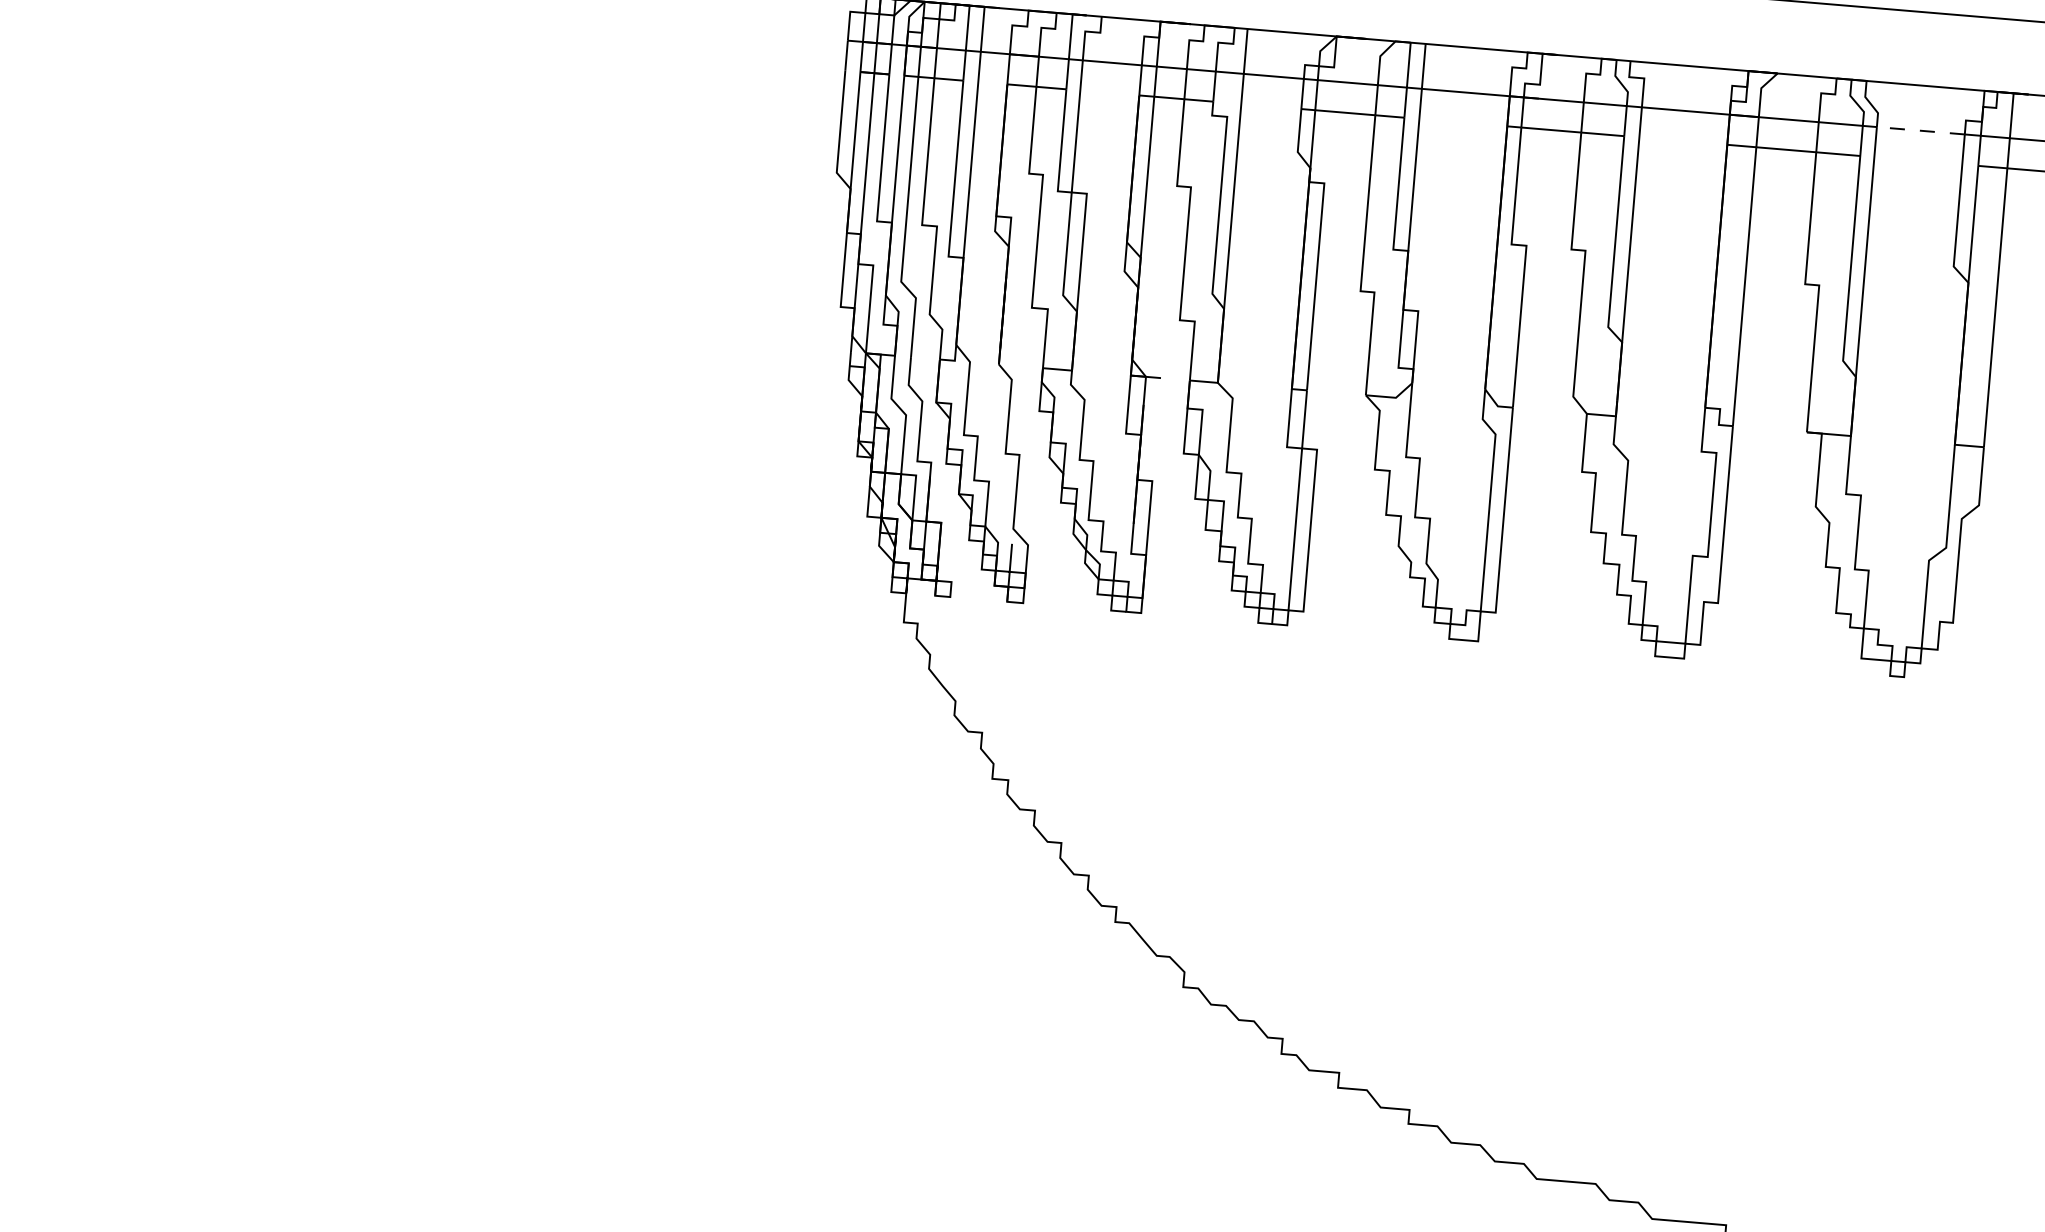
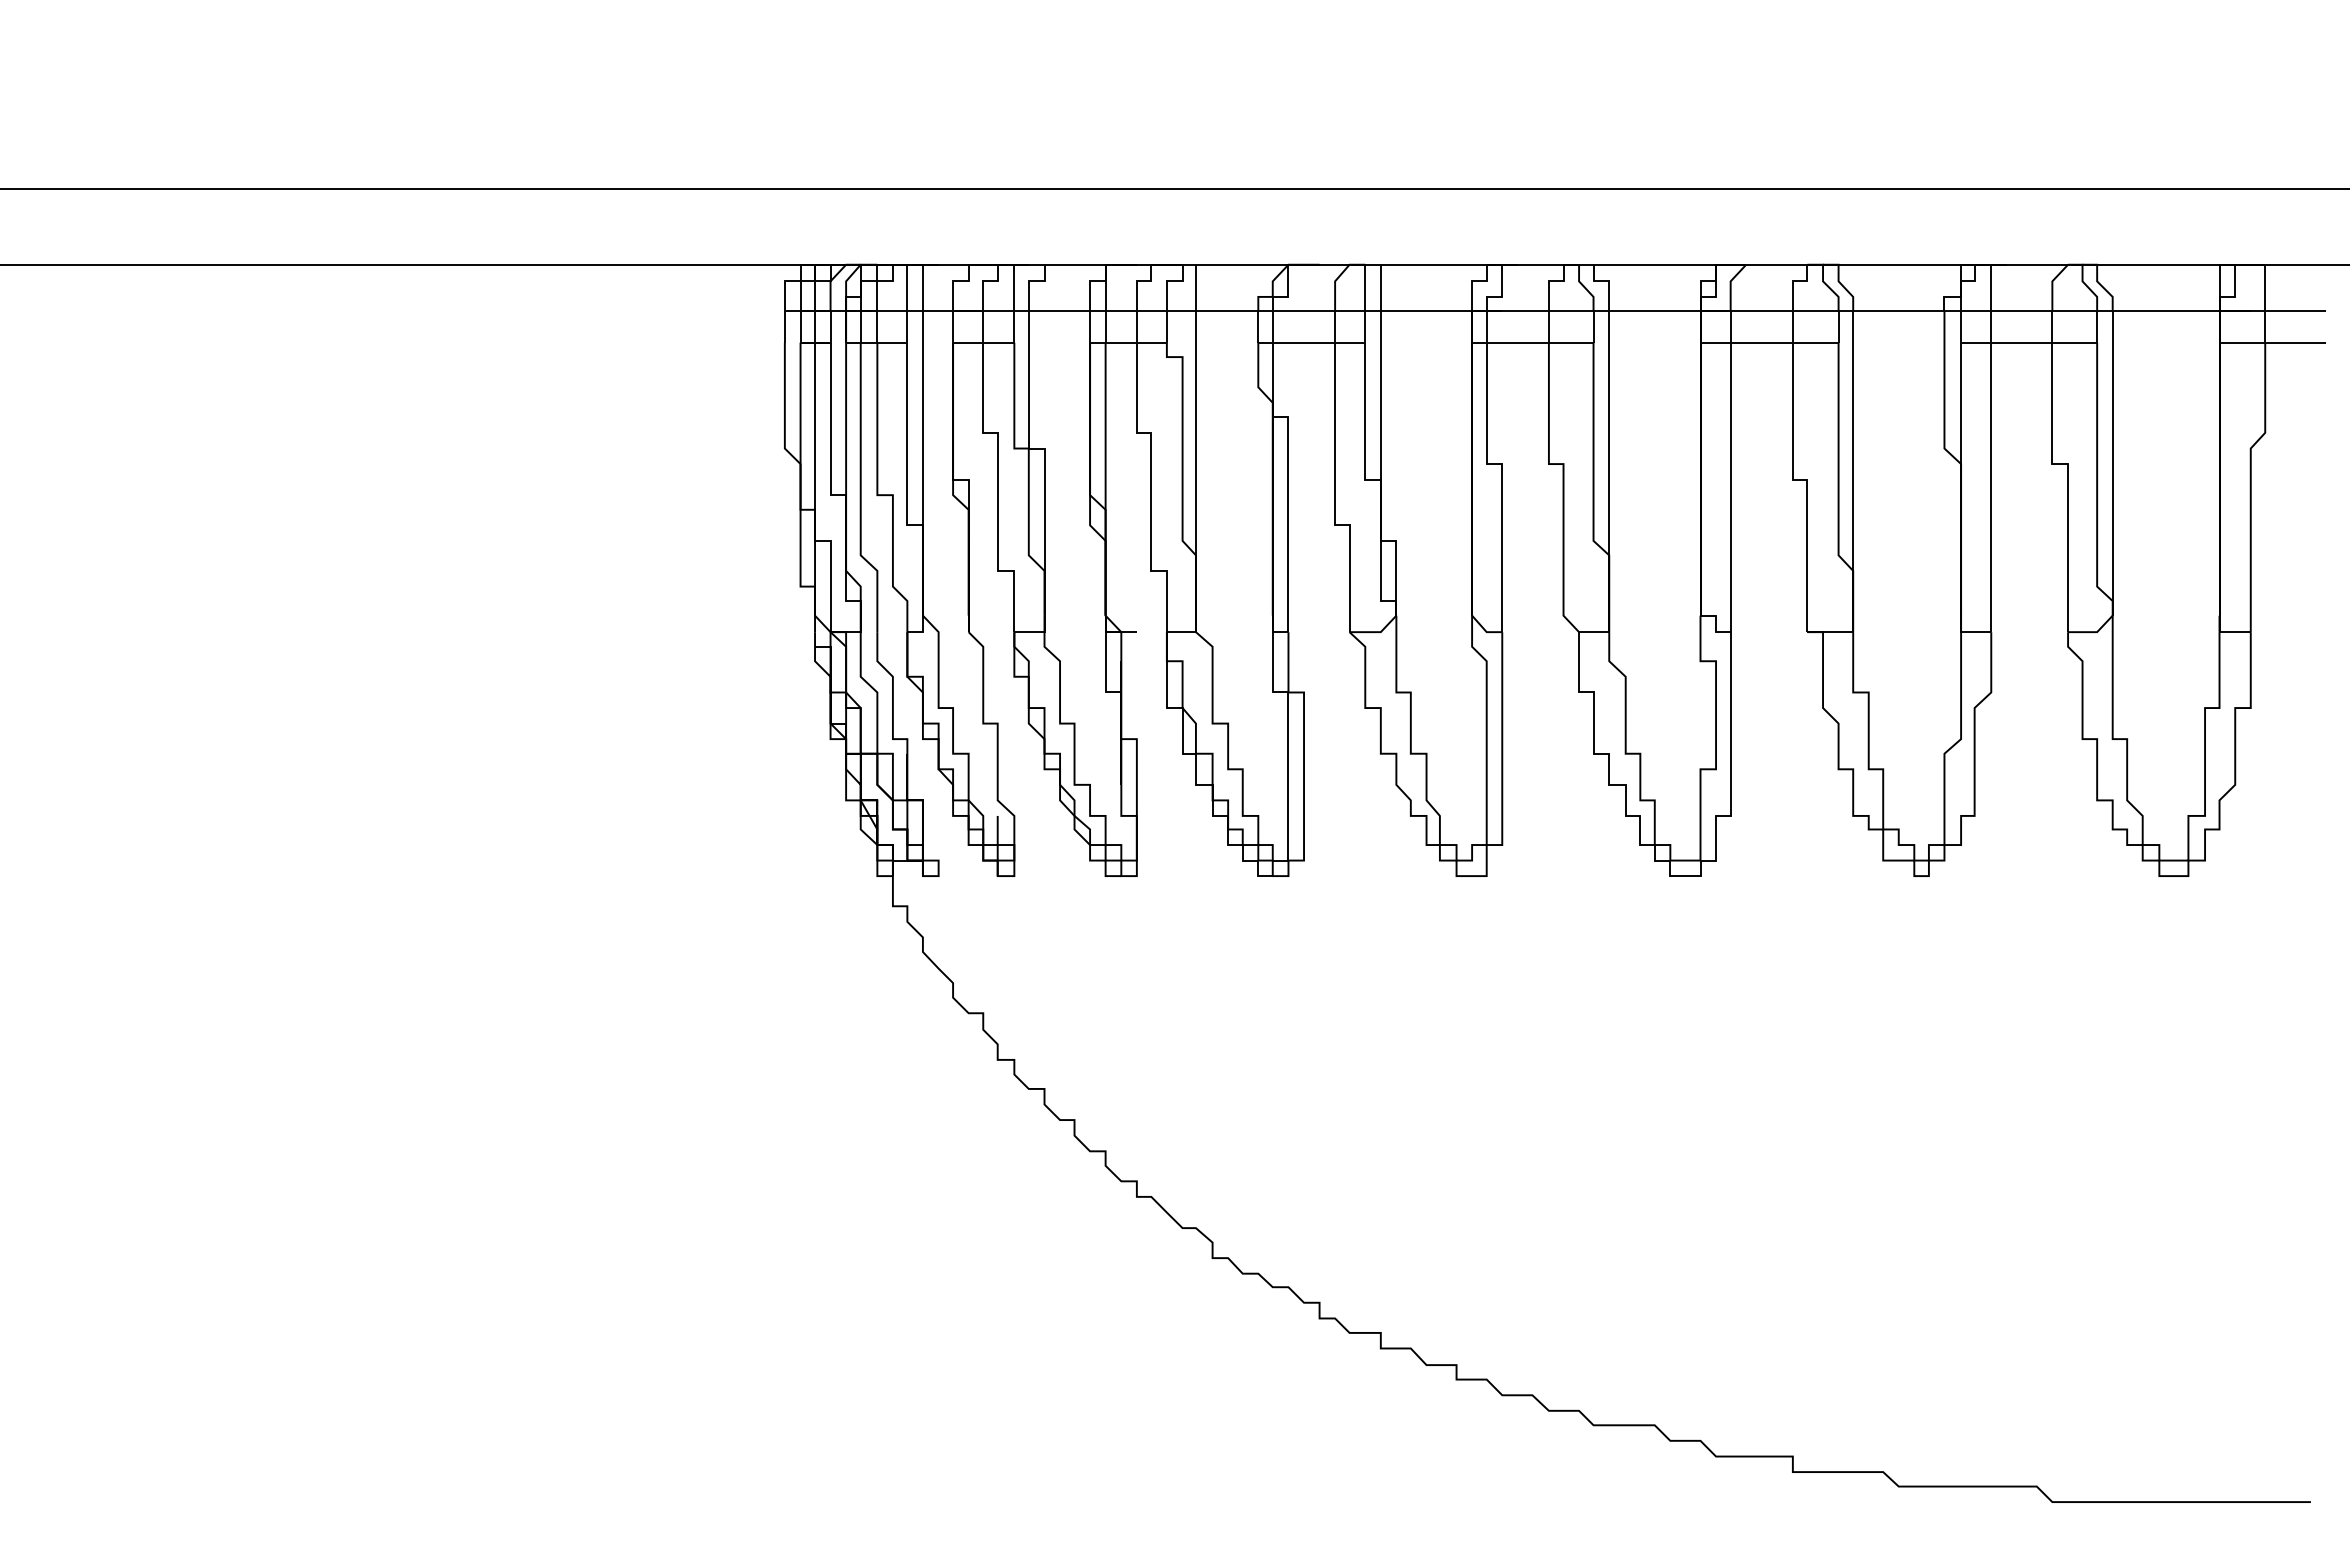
line: (1920, 130) -> (1898, 311), dashed -> solid

